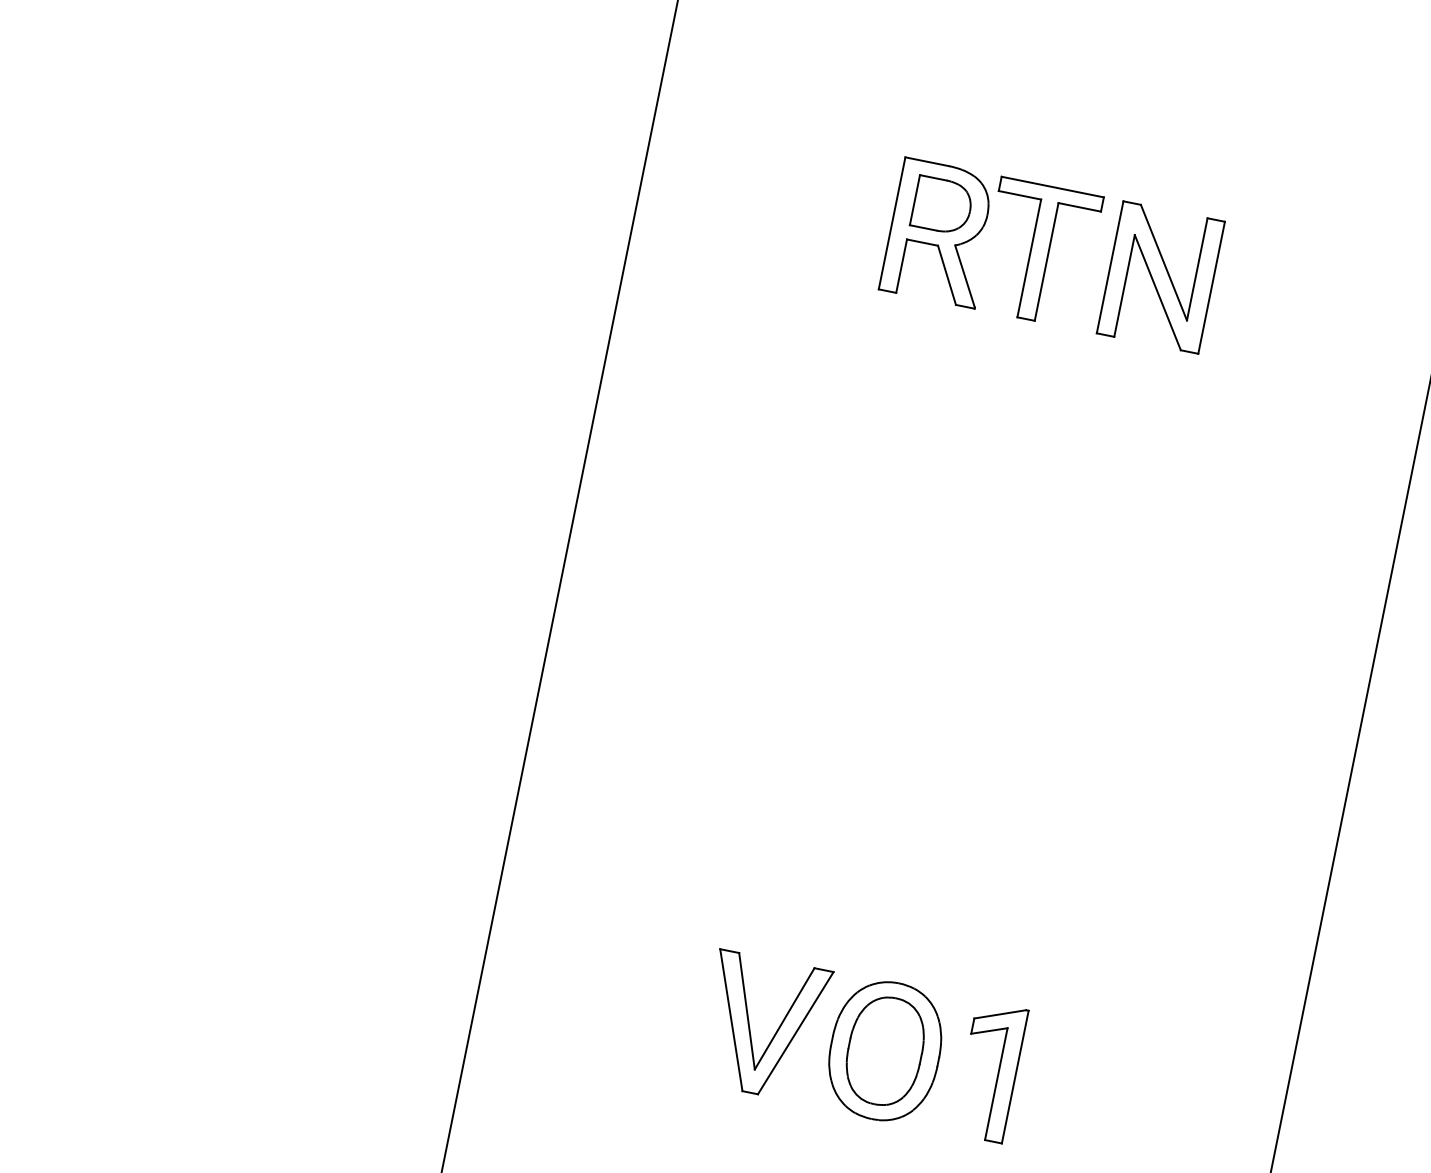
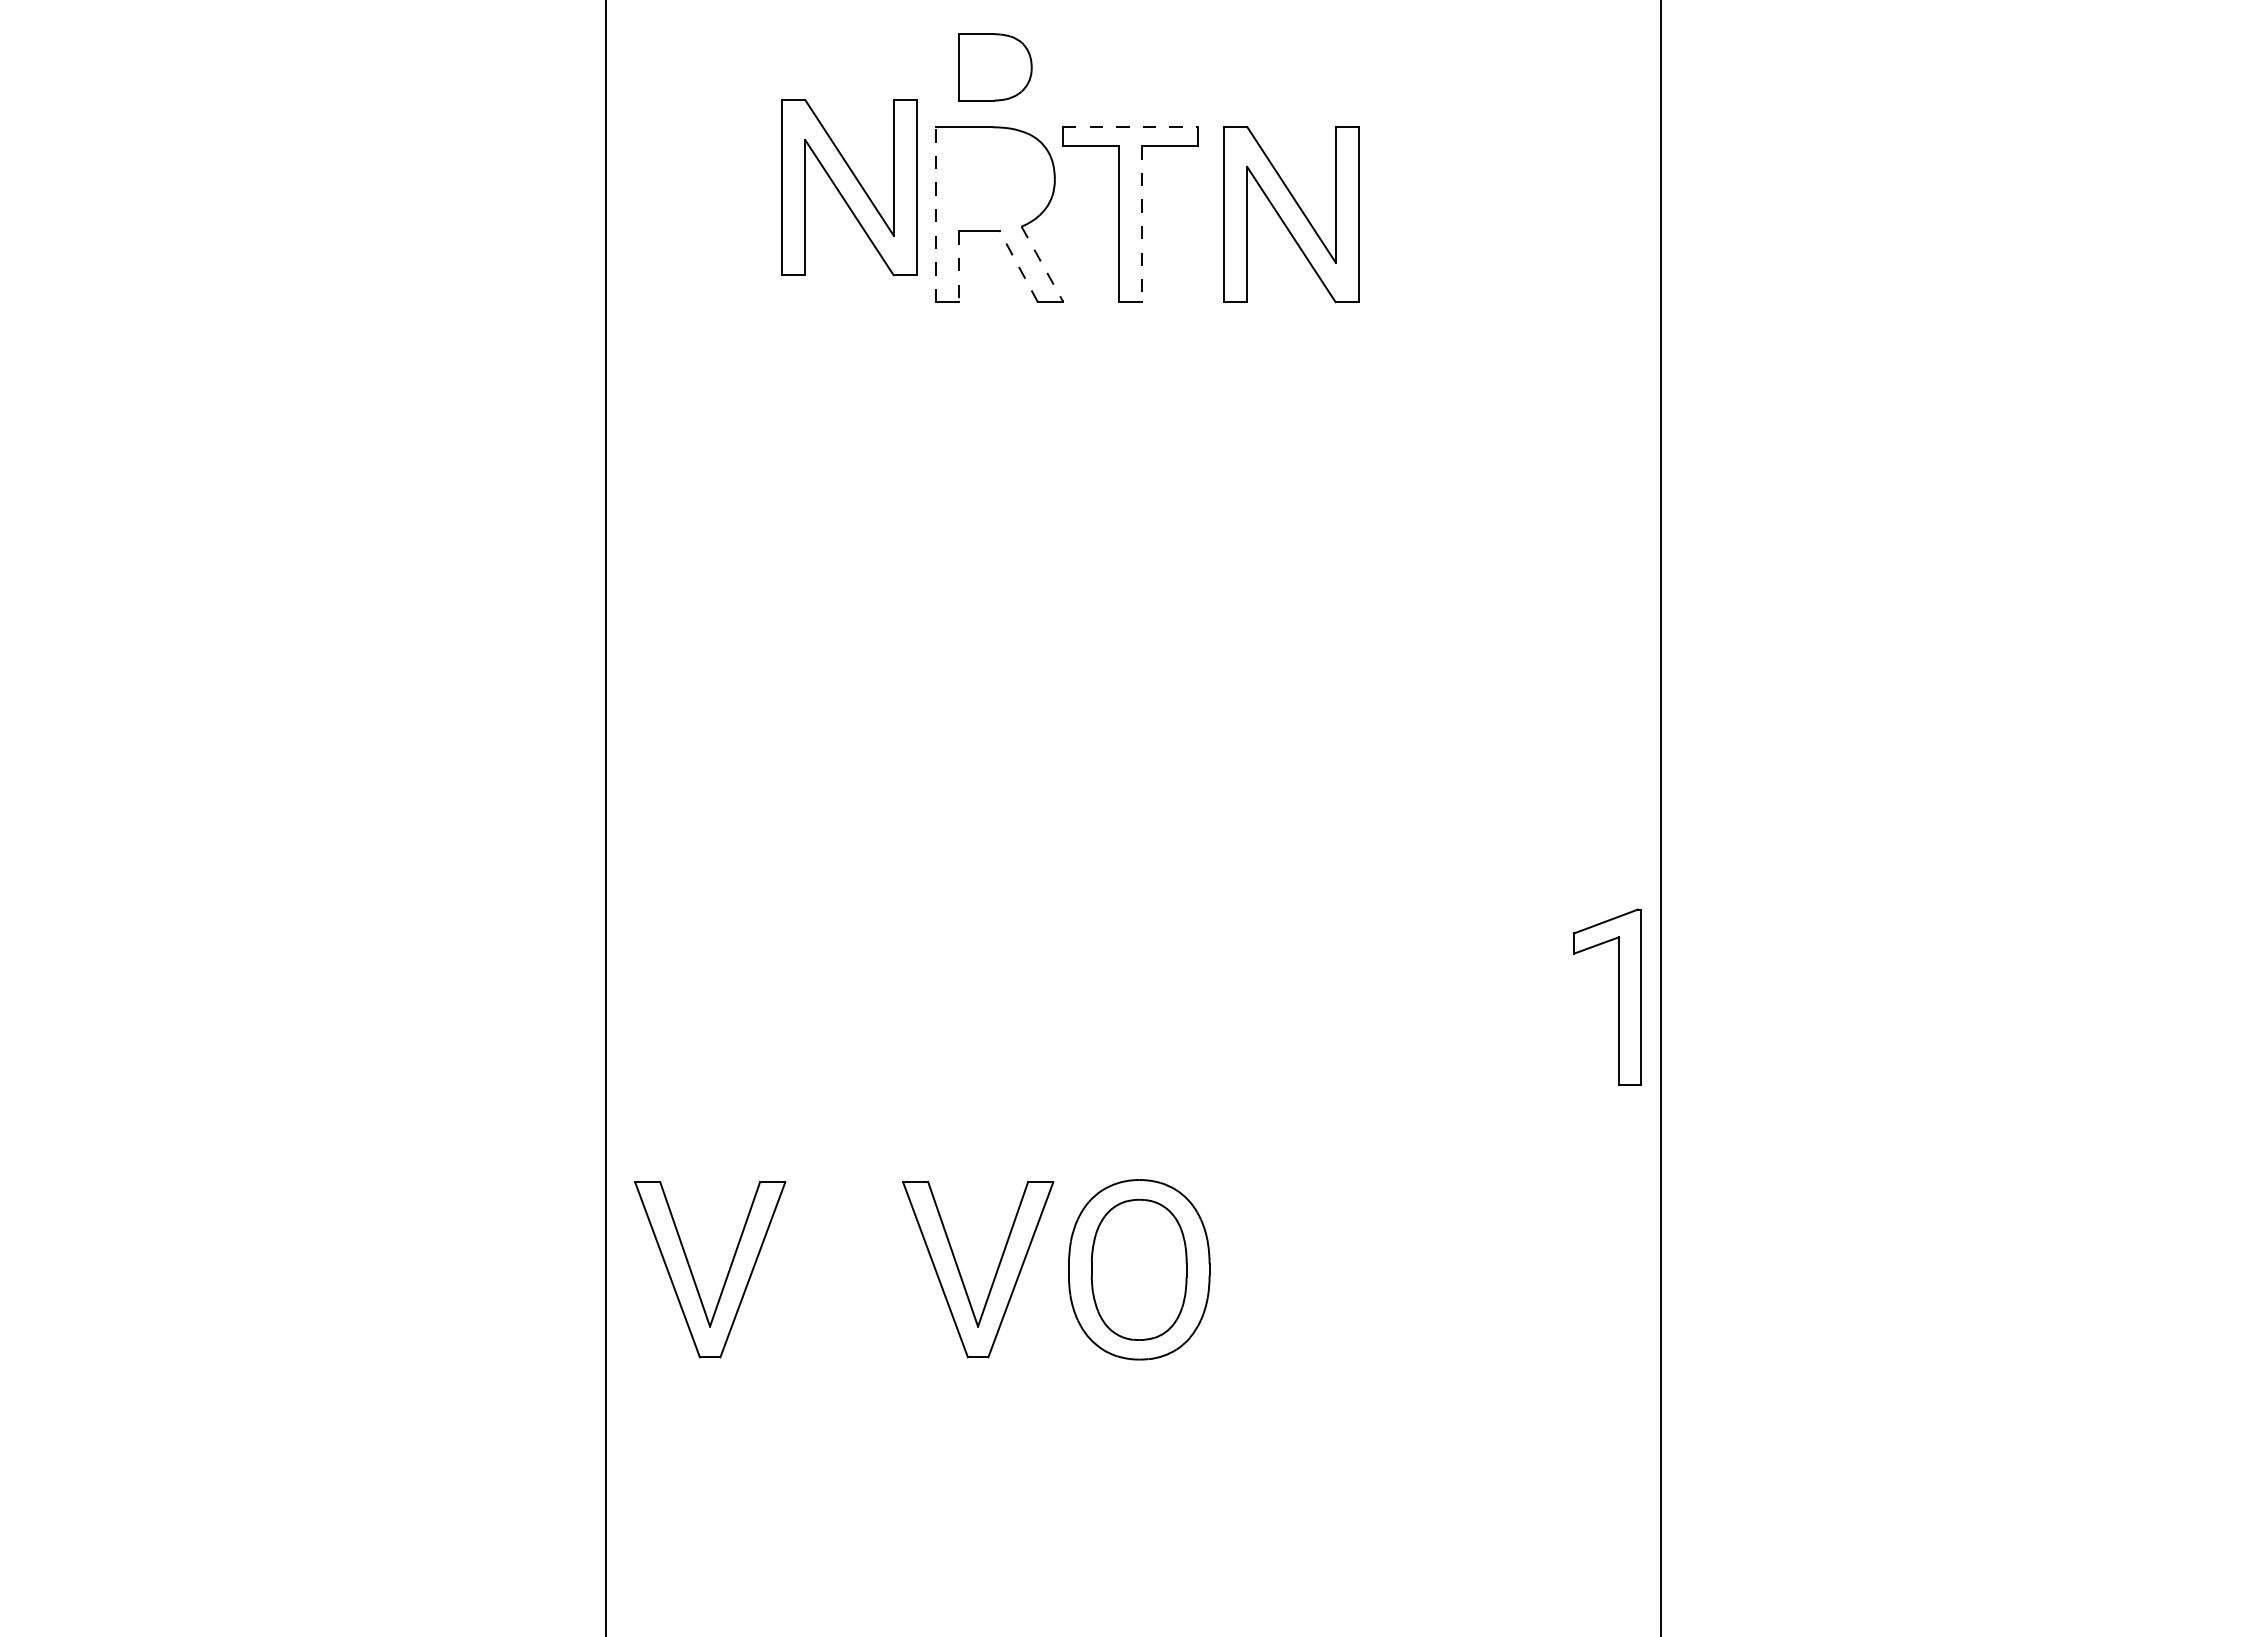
line: (1052, 187) -> (1130, 127), solid -> dashed
part: (831, 189) -> (849, 187), added
part: (942, 205) -> (995, 67), moved
line: (892, 223) -> (935, 214), solid -> dashed
line: (1046, 262) -> (1142, 224), solid -> dashed
line: (901, 266) -> (958, 267), solid -> dashed
line: (946, 275) -> (1018, 266), solid -> dashed
line: (965, 277) -> (1042, 264), solid -> dashed
part: (572, 992) -> (726, 1275), added
part: (998, 1072) -> (1618, 996), moved

